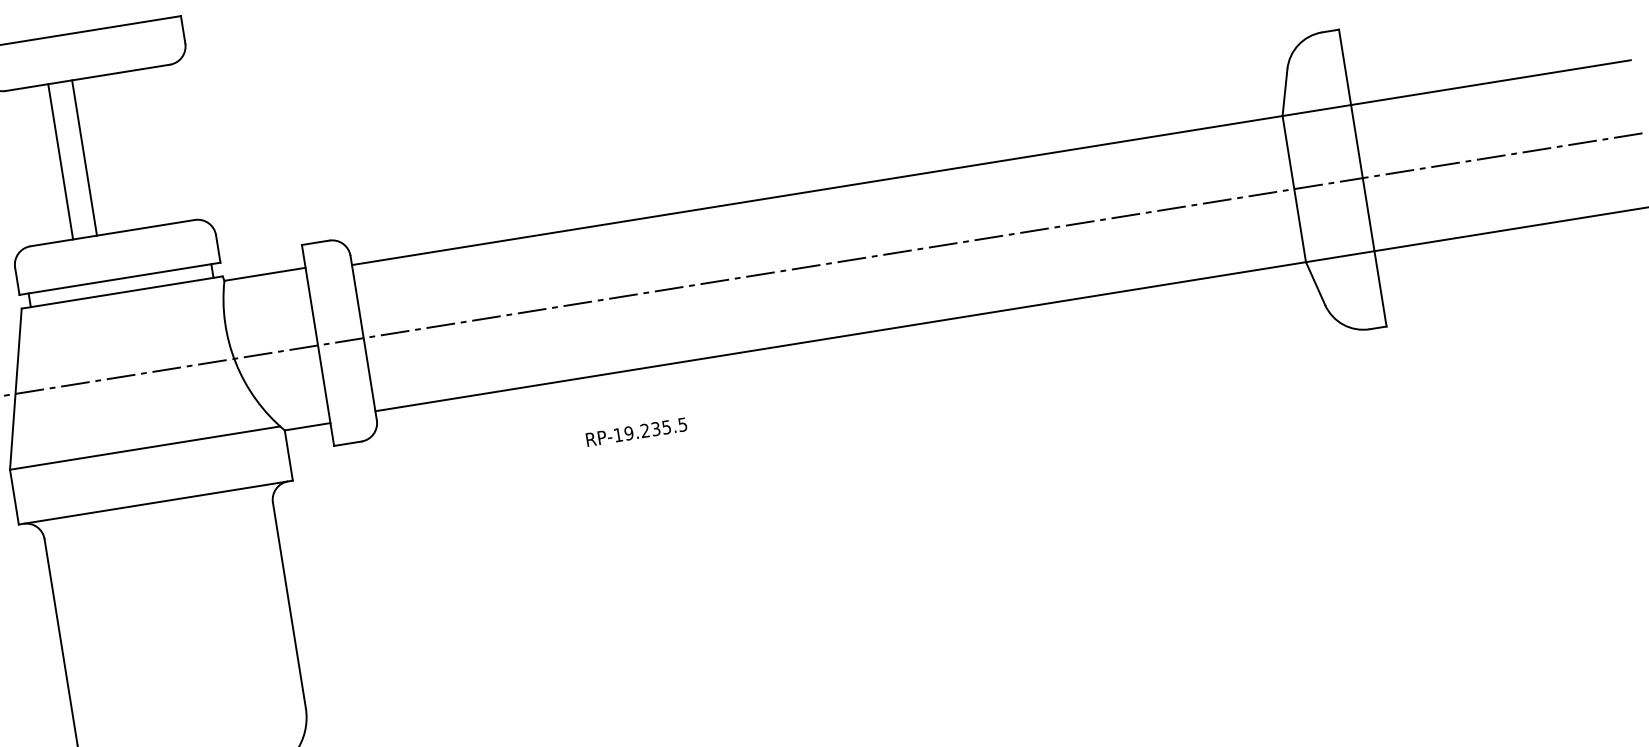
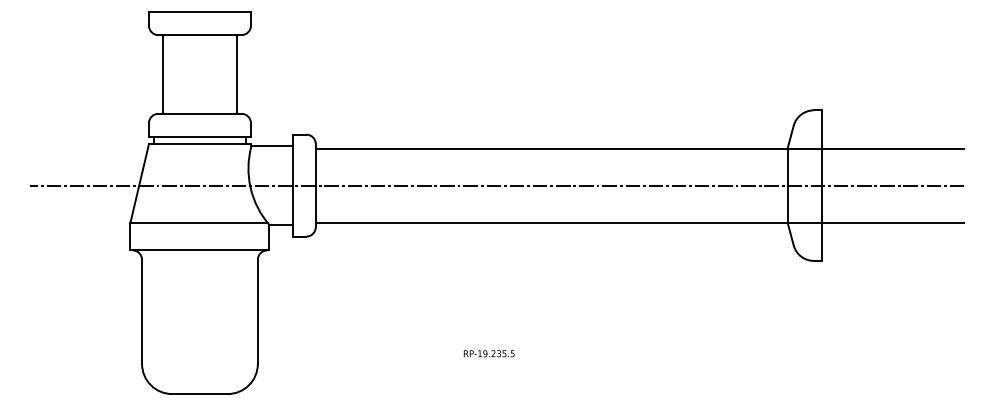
line: (85, 157) -> (237, 74), moved
line: (59, 162) -> (162, 74), moved
text: (635, 431) -> (488, 353), moved

